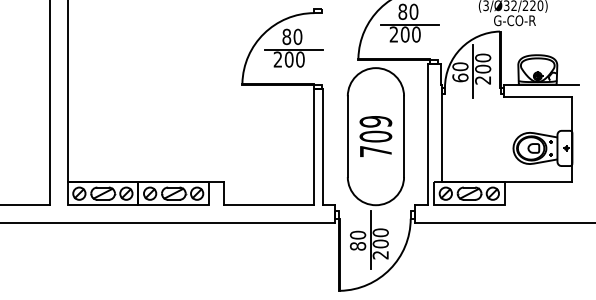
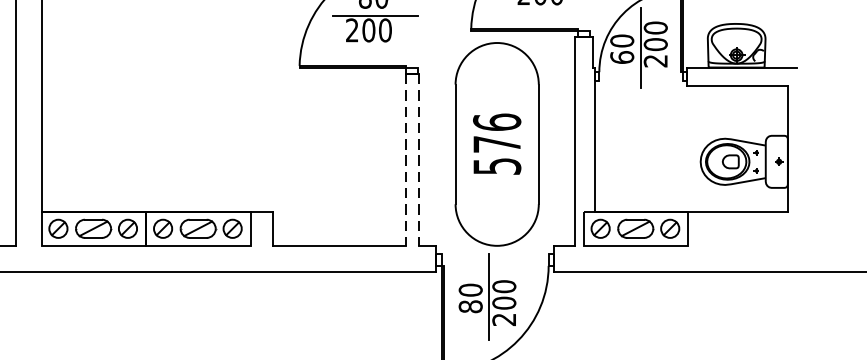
text: (375, 136) -> (496, 144), 709 -> 576
line: (314, 147) -> (406, 160), solid -> dashed
line: (322, 147) -> (418, 160), solid -> dashed

